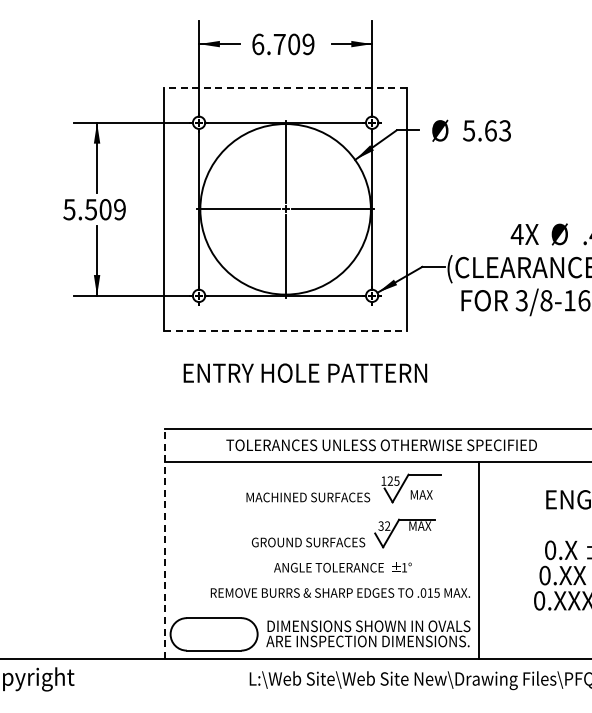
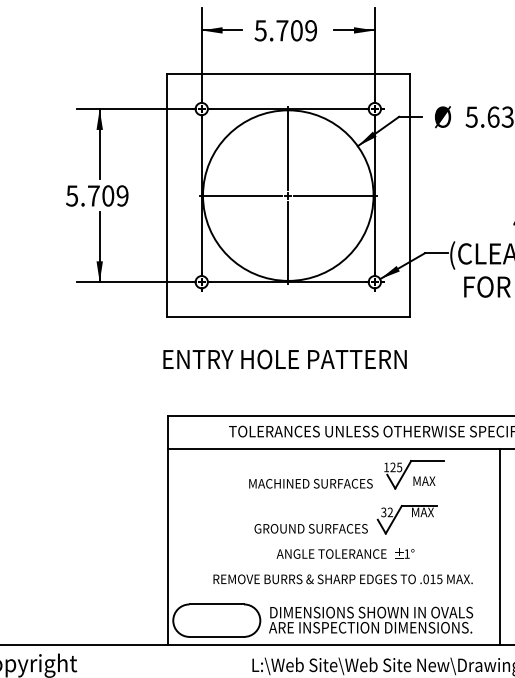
text: (257, 44) -> (260, 30), 6.709 -> 5.709
line: (285, 88) -> (288, 74), dashed -> solid
text: (91, 209) -> (94, 195), 5.509 -> 5.709
line: (286, 330) -> (289, 316), dashed -> solid
text: (305, 372) -> (285, 358), moved
line: (165, 544) -> (168, 530), dashed -> solid
line: (478, 560) -> (499, 546), moved

